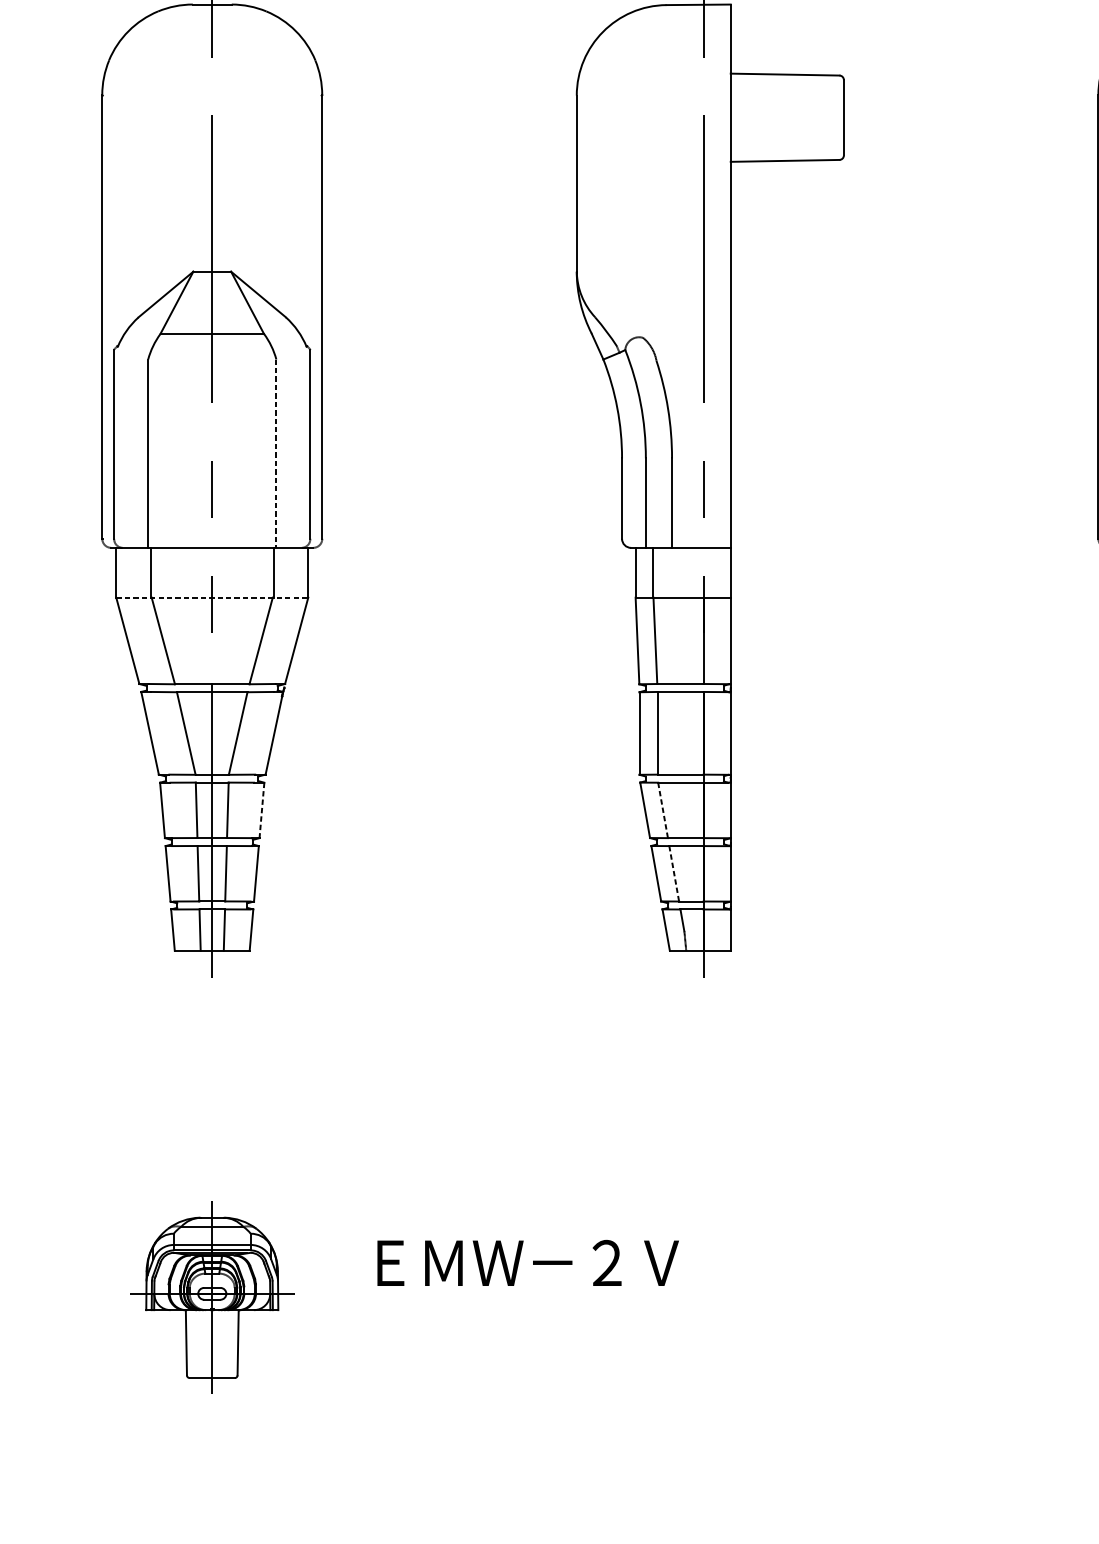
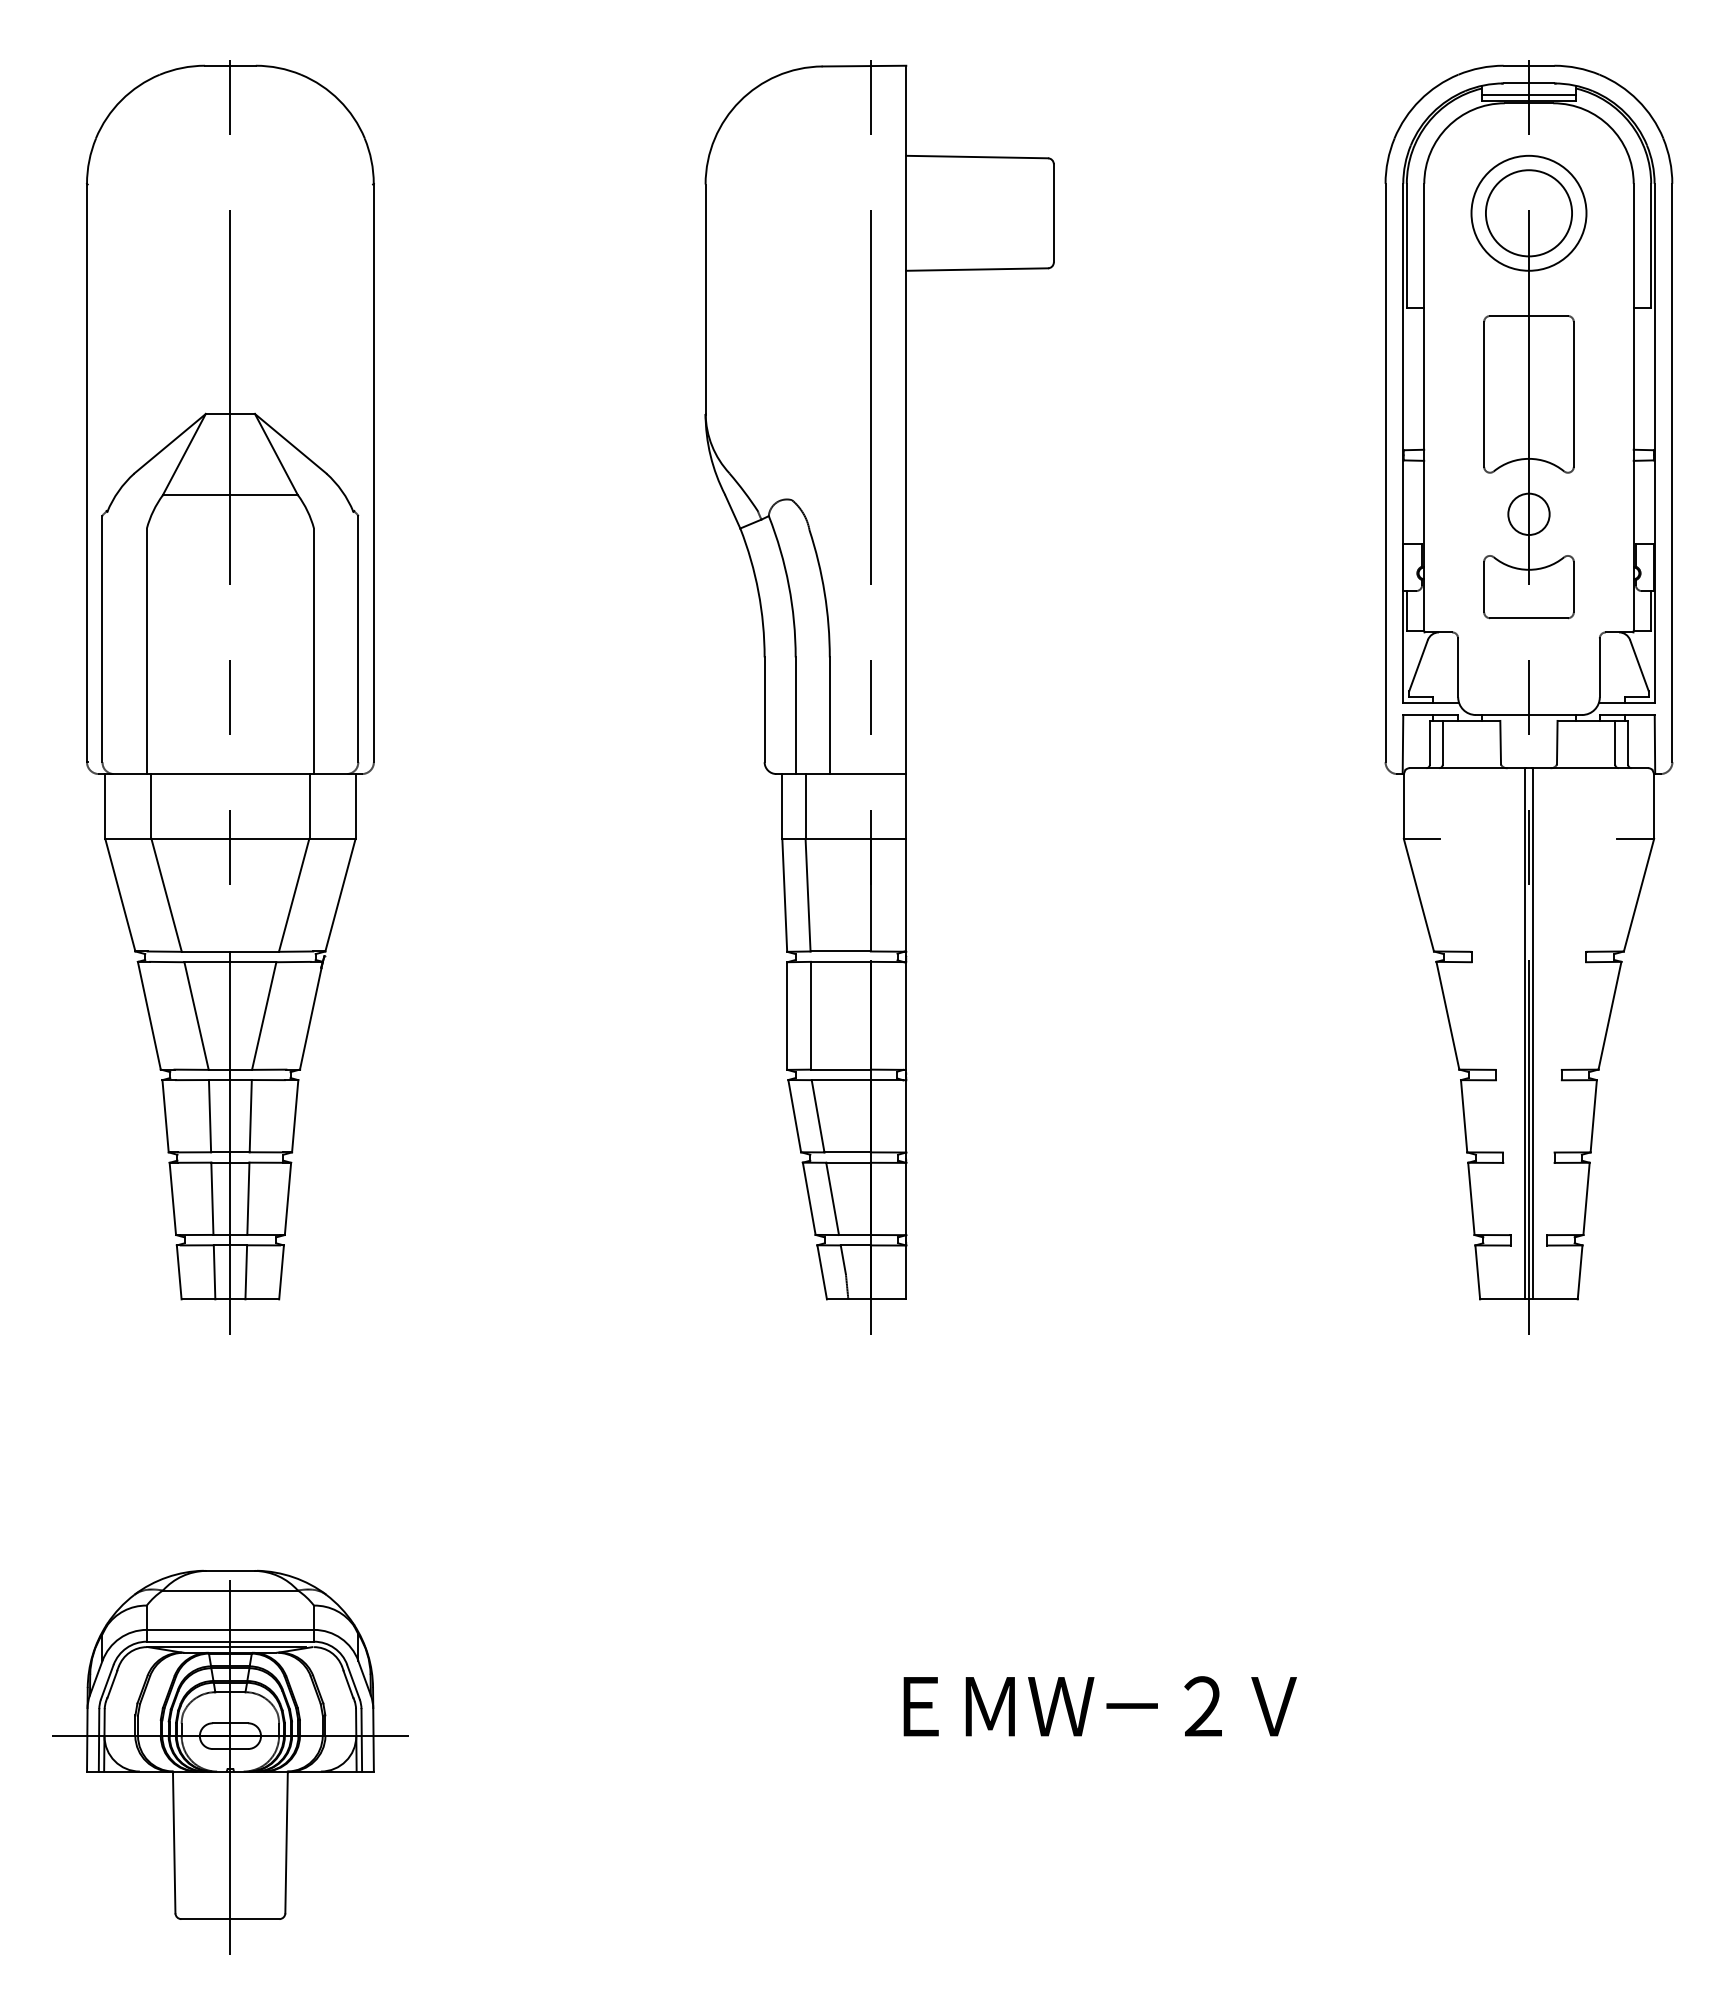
line: (276, 453) -> (314, 651), dashed -> solid
line: (212, 597) -> (230, 838), dashed -> solid
line: (262, 810) -> (295, 1116), dashed -> solid
line: (663, 810) -> (818, 1116), dashed -> solid
line: (674, 873) -> (832, 1198), dashed -> solid
text: (527, 1263) -> (1099, 1706), moved
part: (212, 1305) -> (230, 1761), size x1.67

